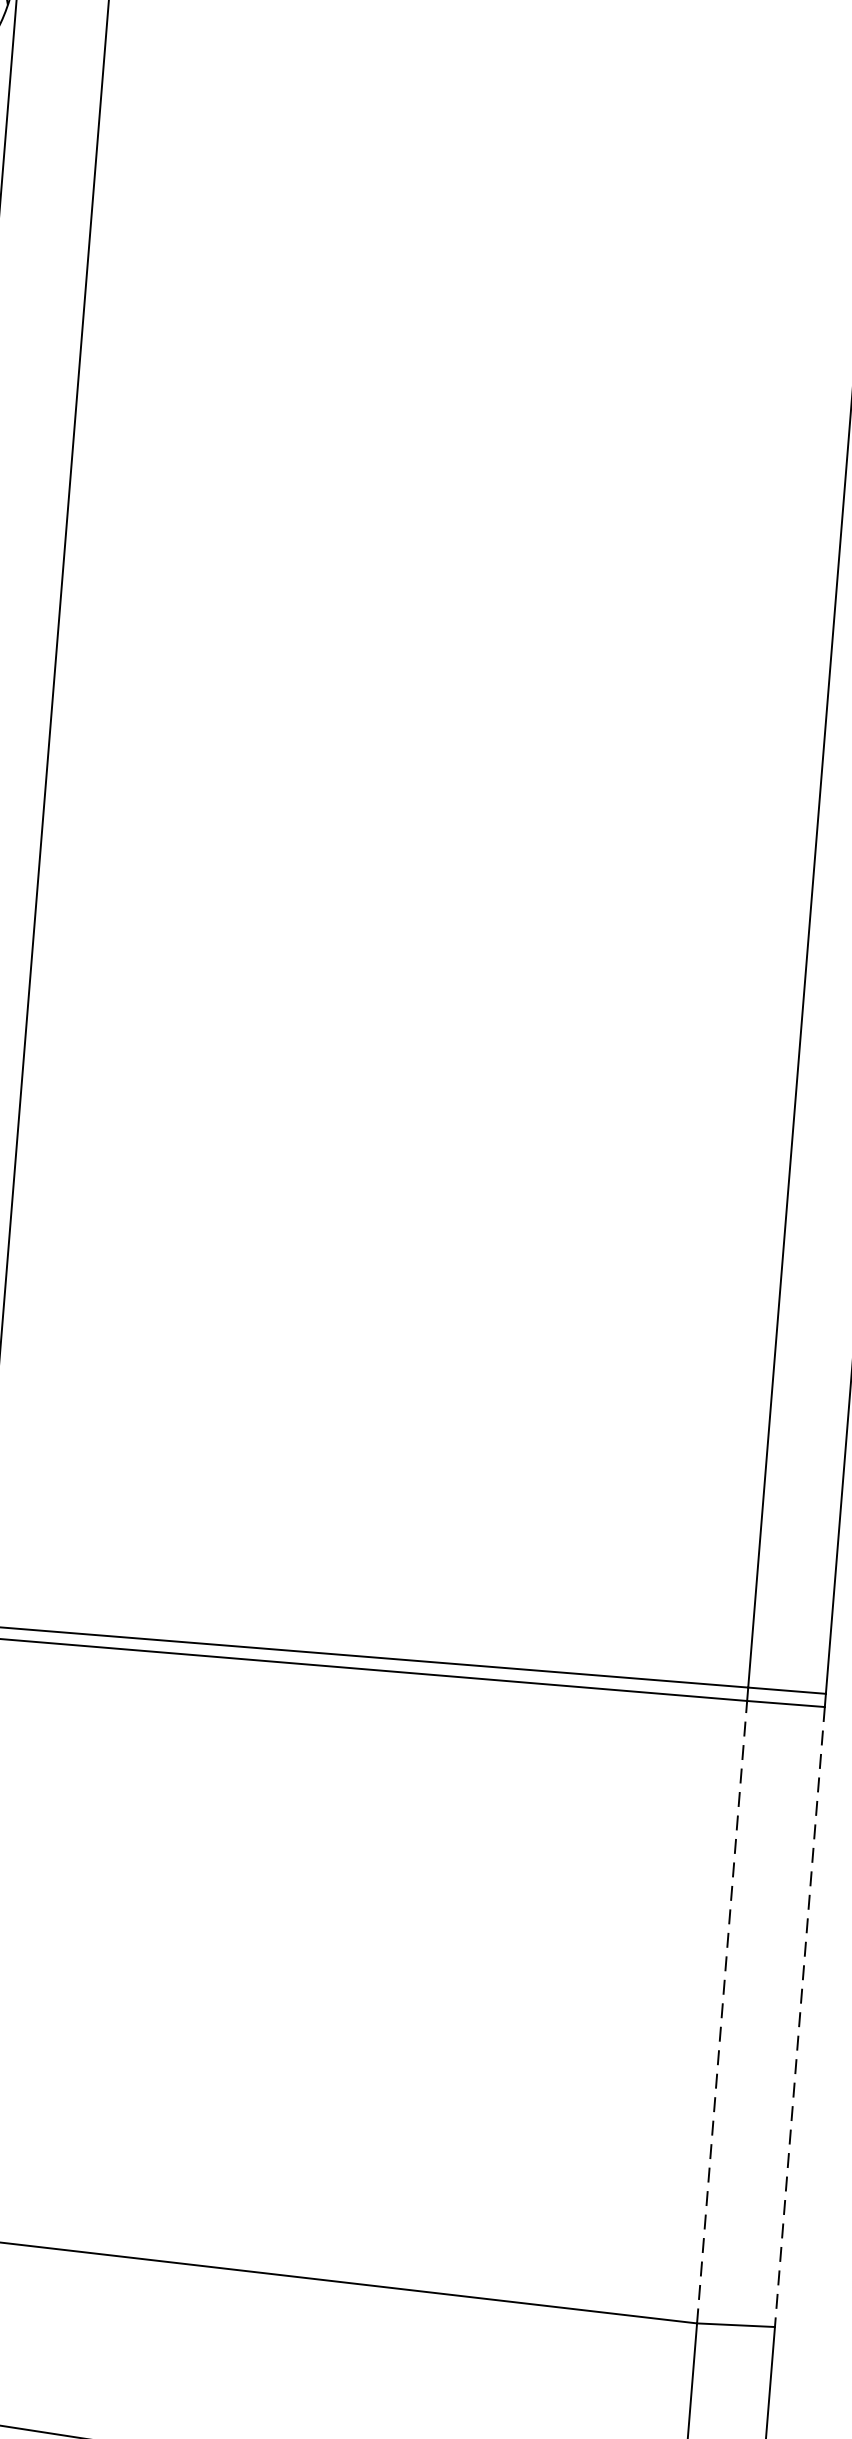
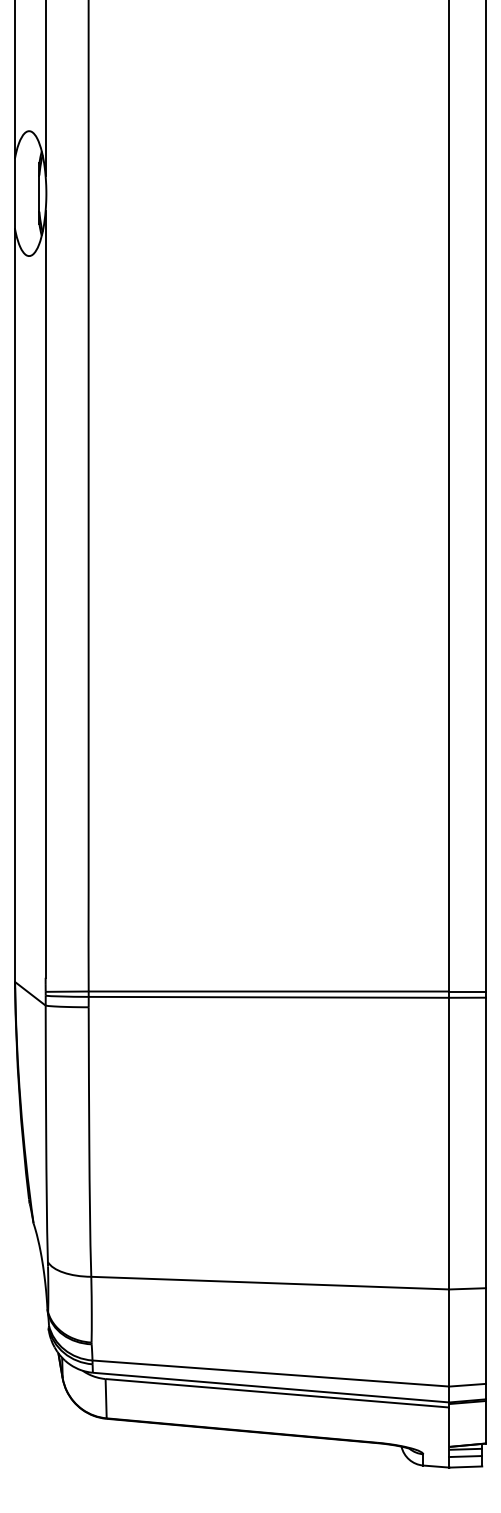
line: (722, 2011) -> (449, 1143), dashed -> solid
line: (798, 2018) -> (485, 1143), dashed -> solid

